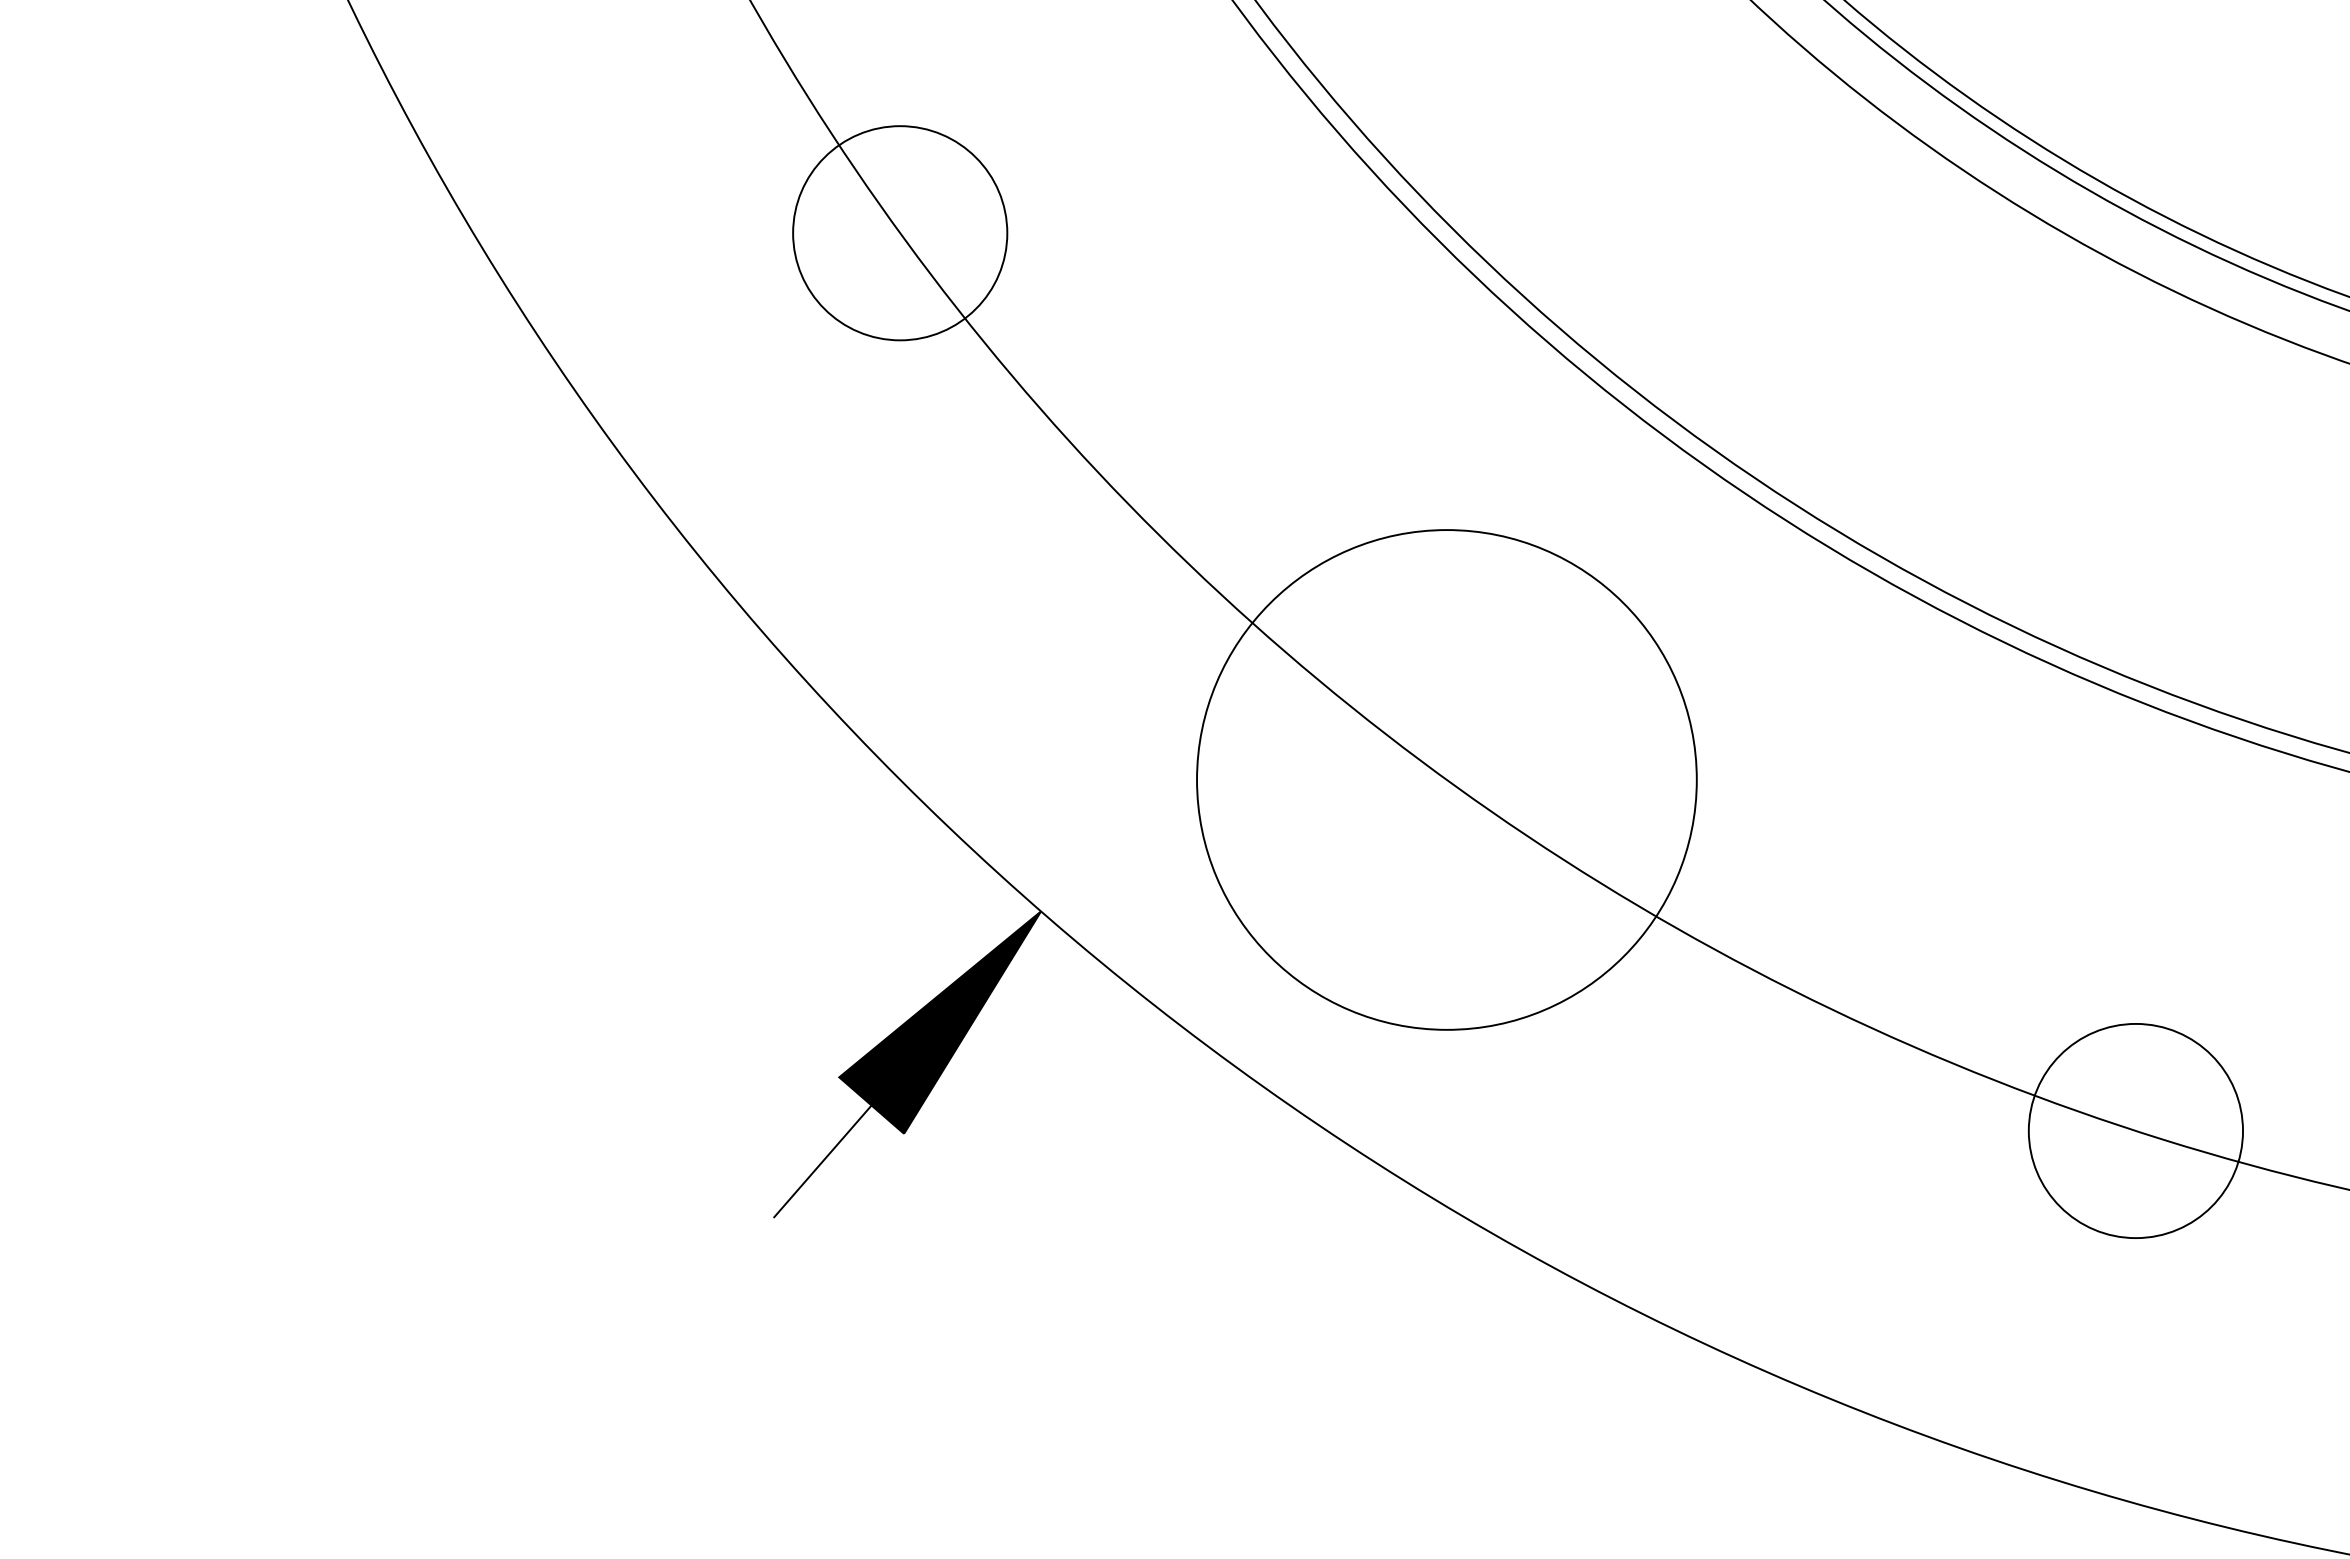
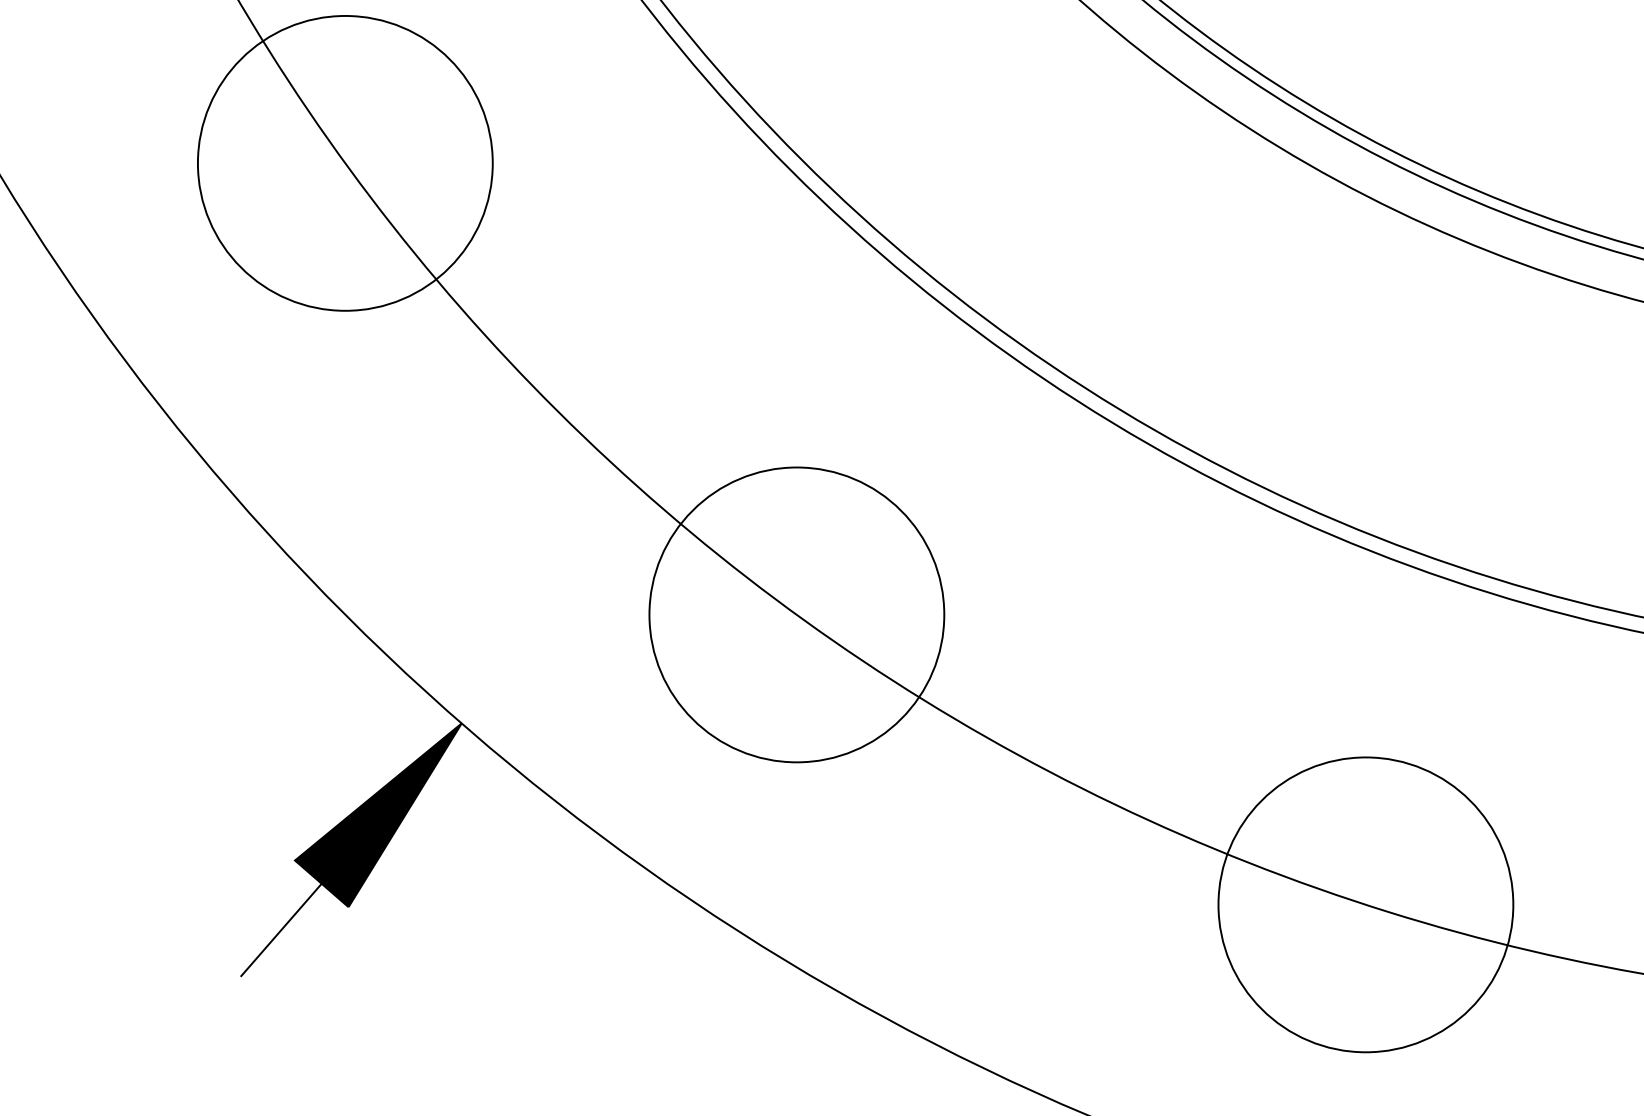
circle: (899, 232) -> (344, 162), size x1.67
circle: (1446, 779) -> (796, 614), size x0.71
circle: (2135, 1130) -> (1365, 904), size x1.67

